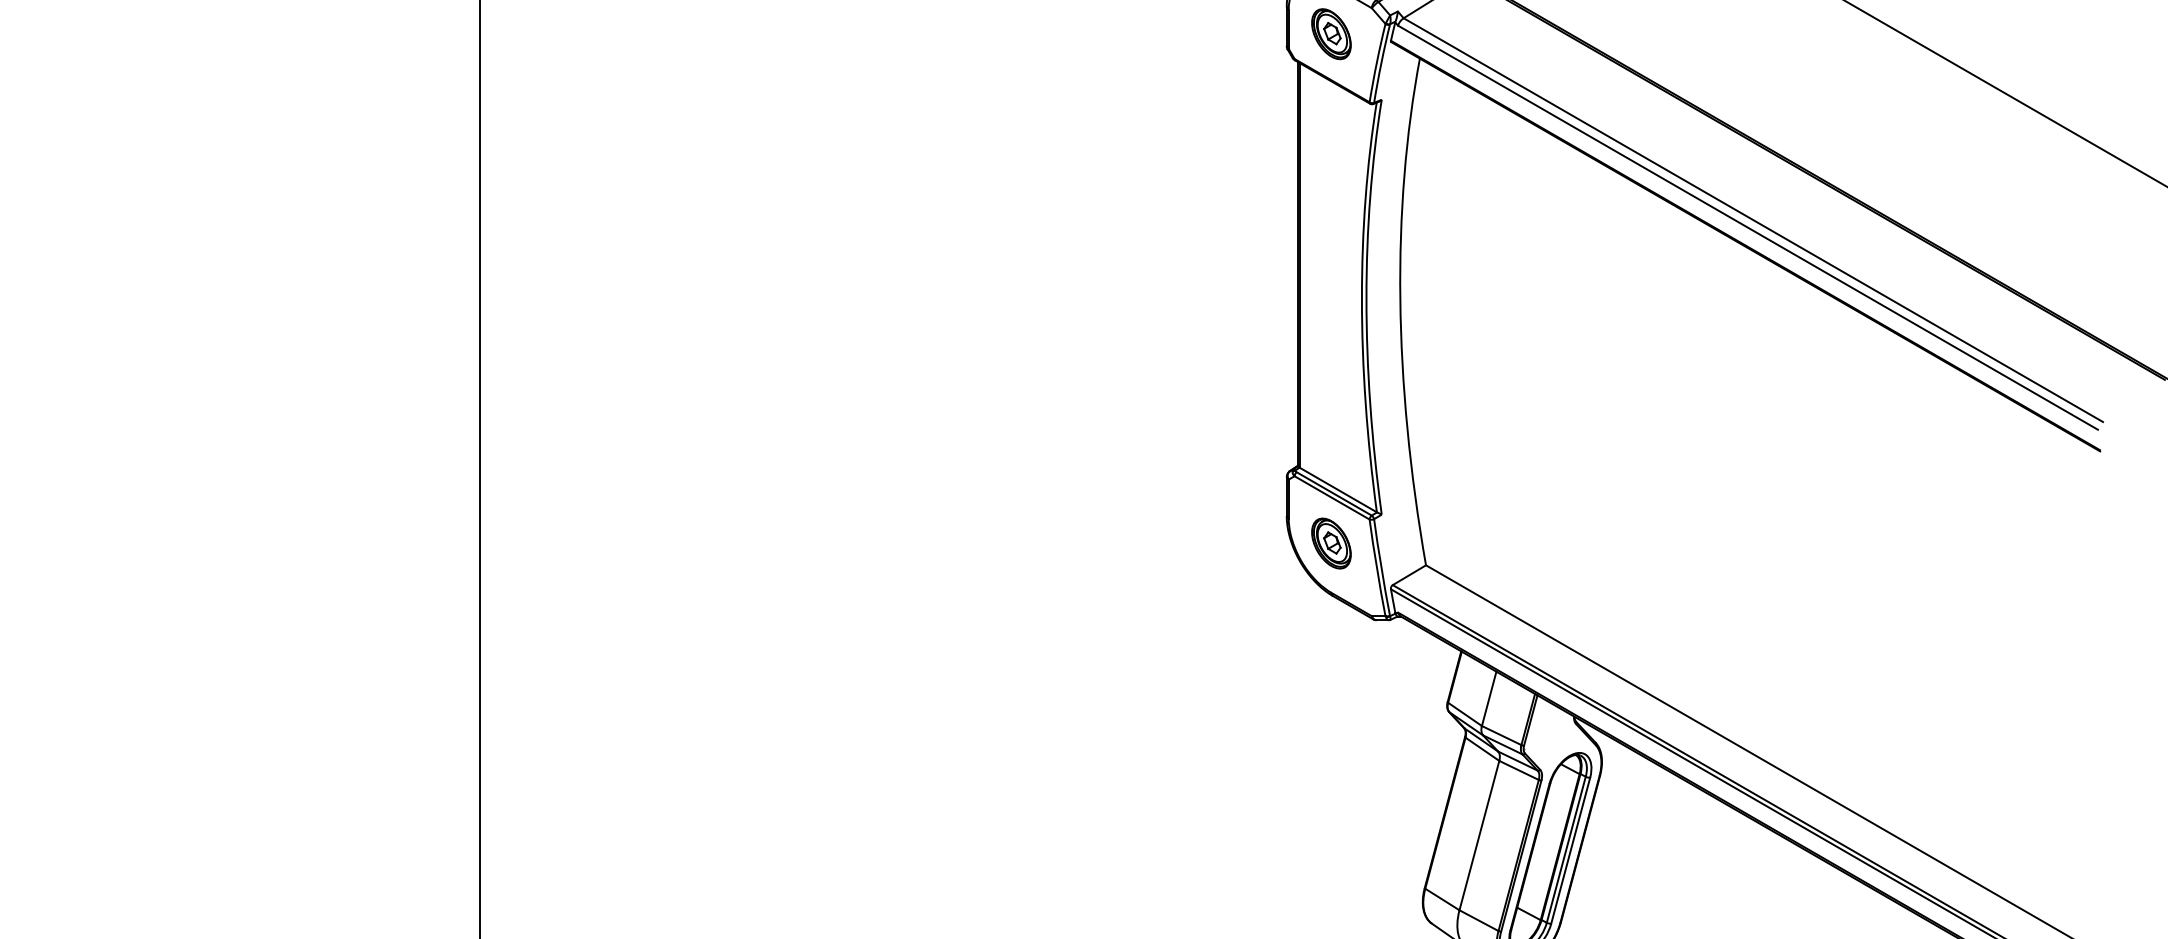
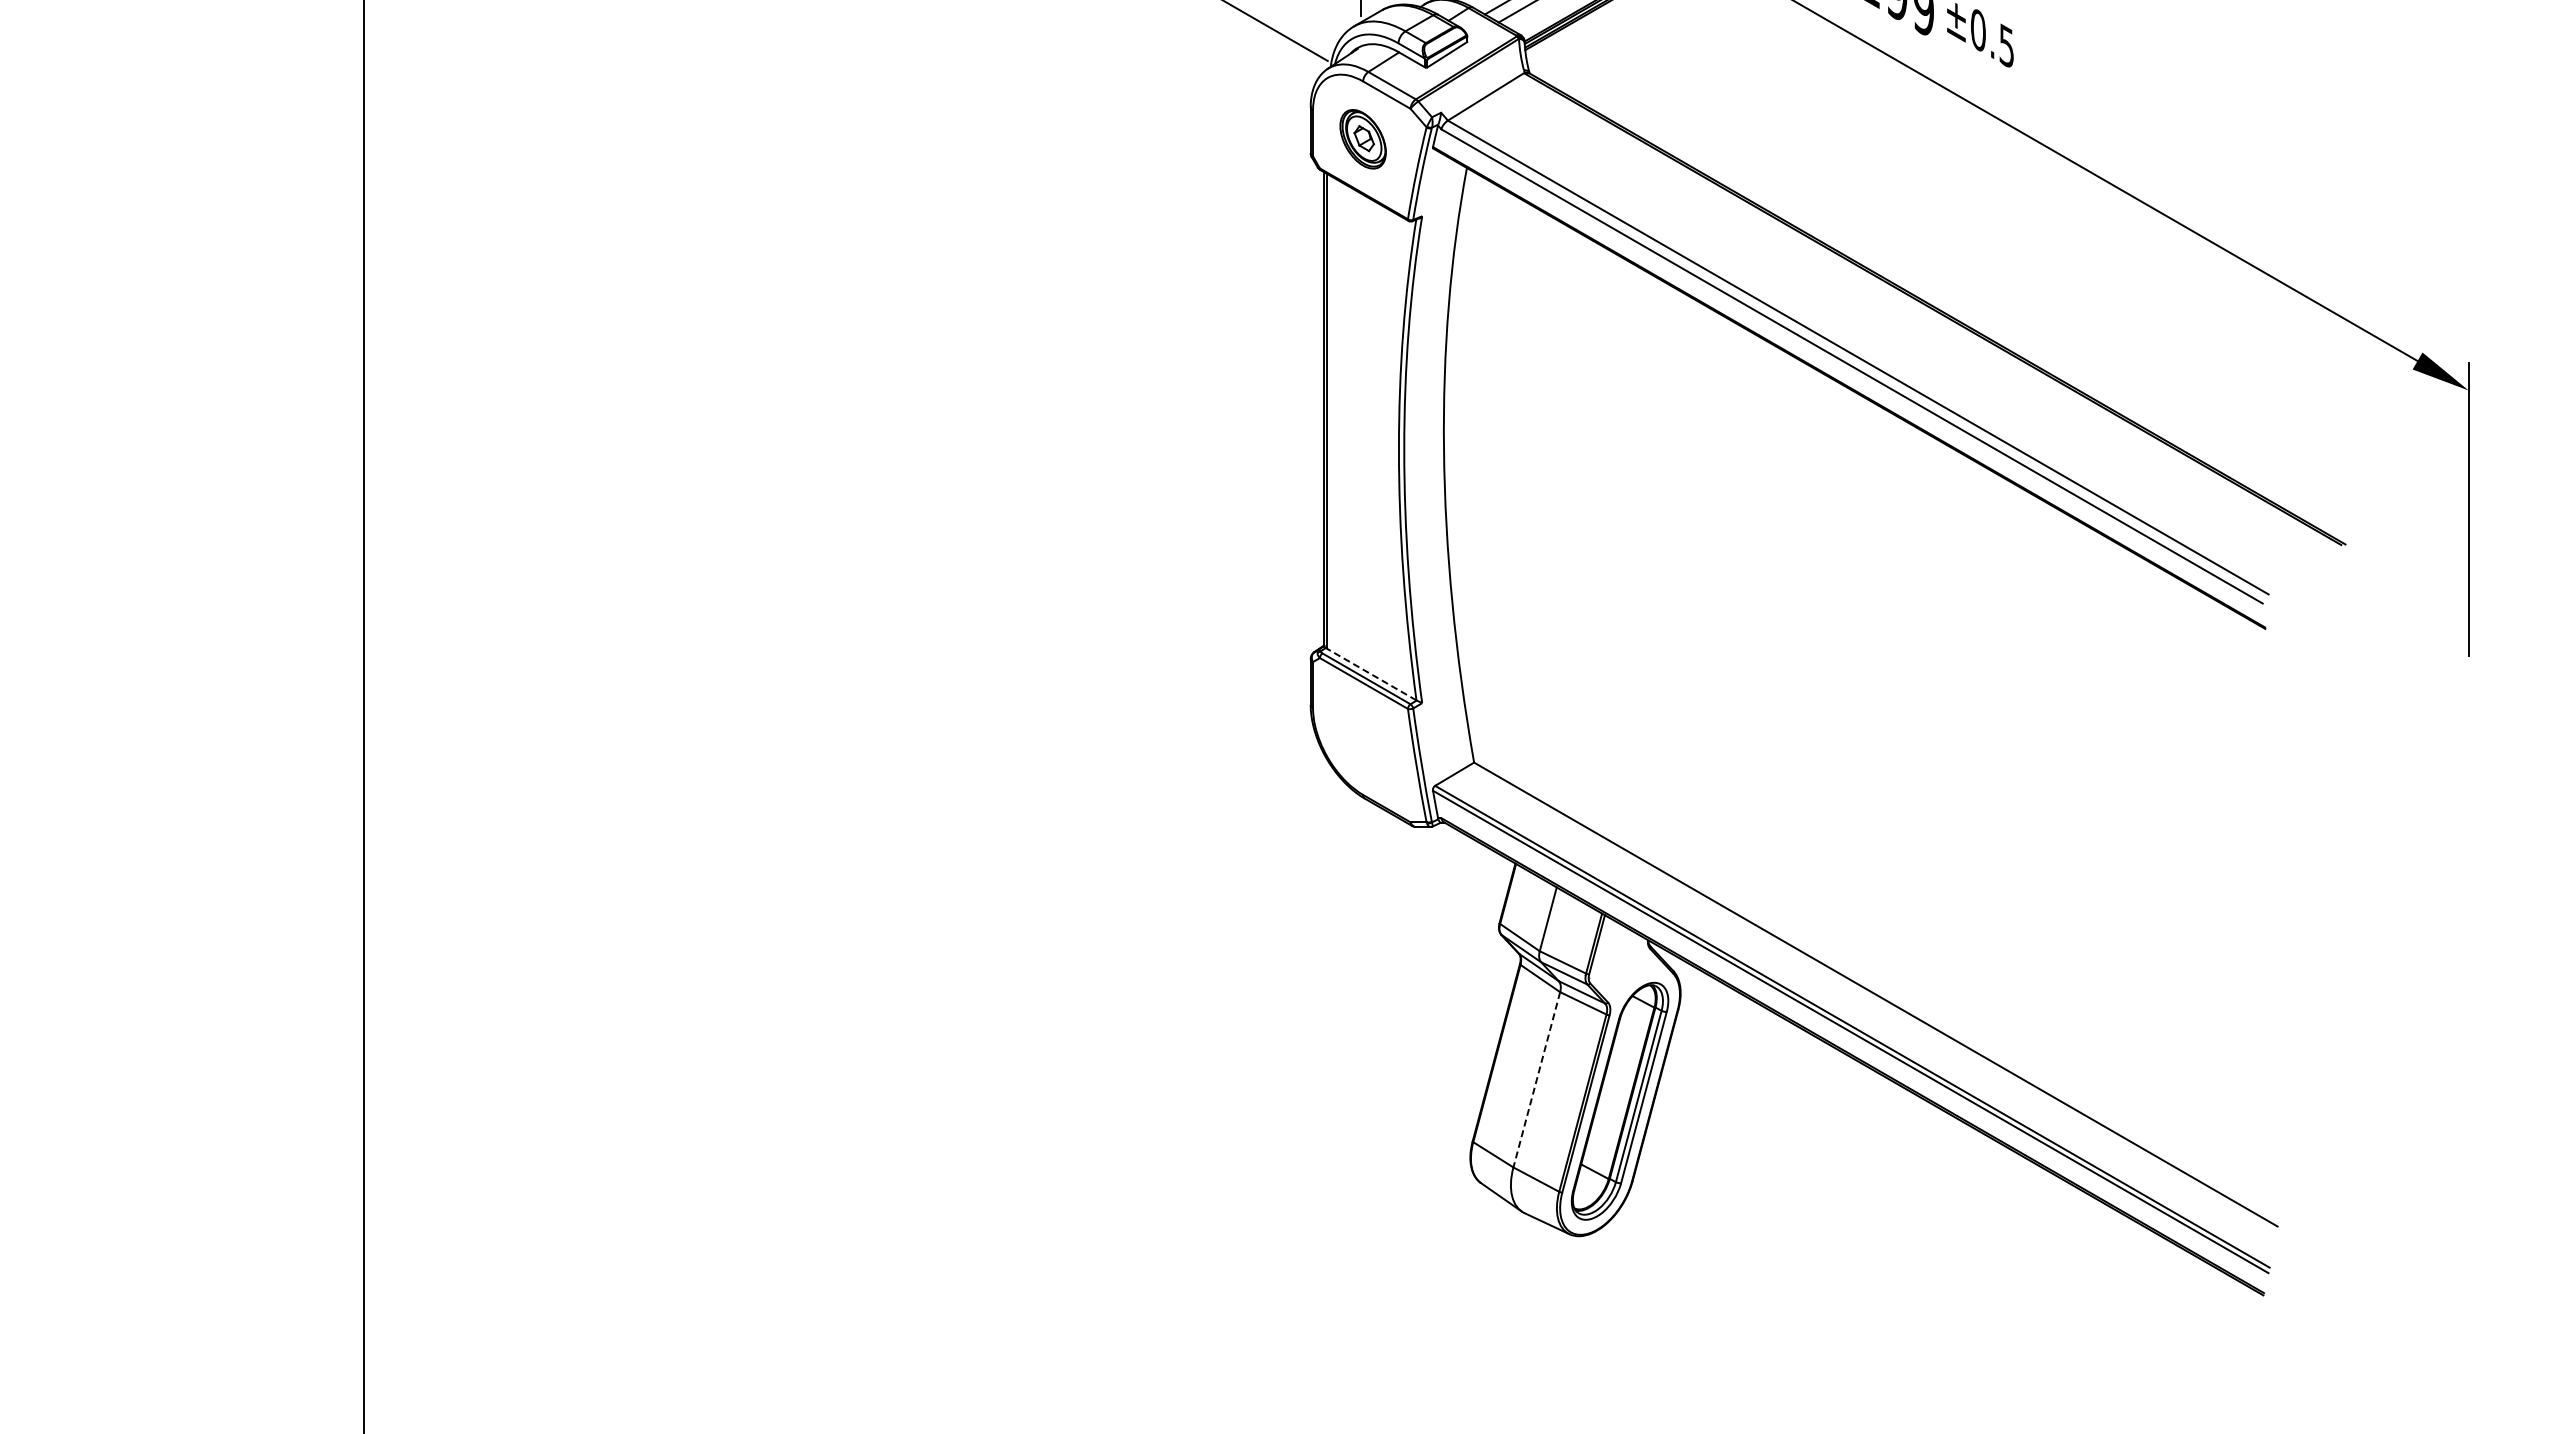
line: (1338, 490) -> (1371, 674), solid -> dashed
part: (1330, 543) -> (1362, 736), removed
line: (1479, 835) -> (1536, 1079), solid -> dashed

